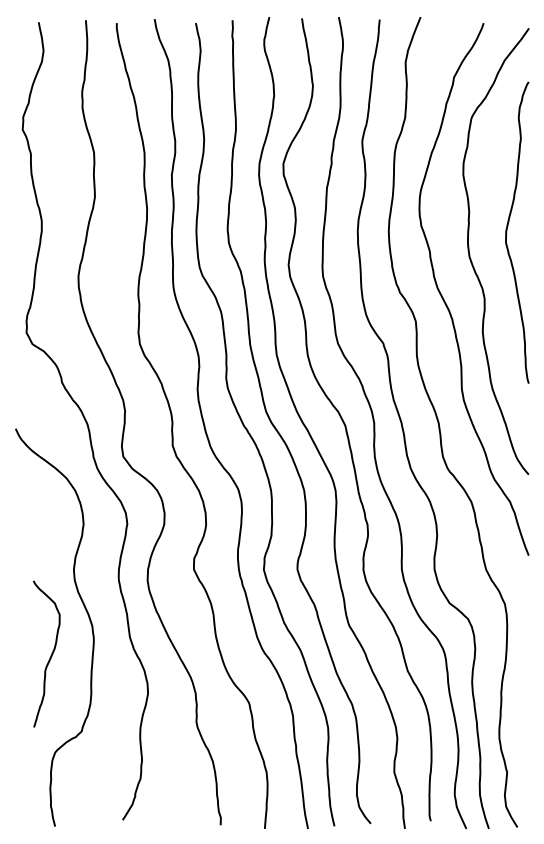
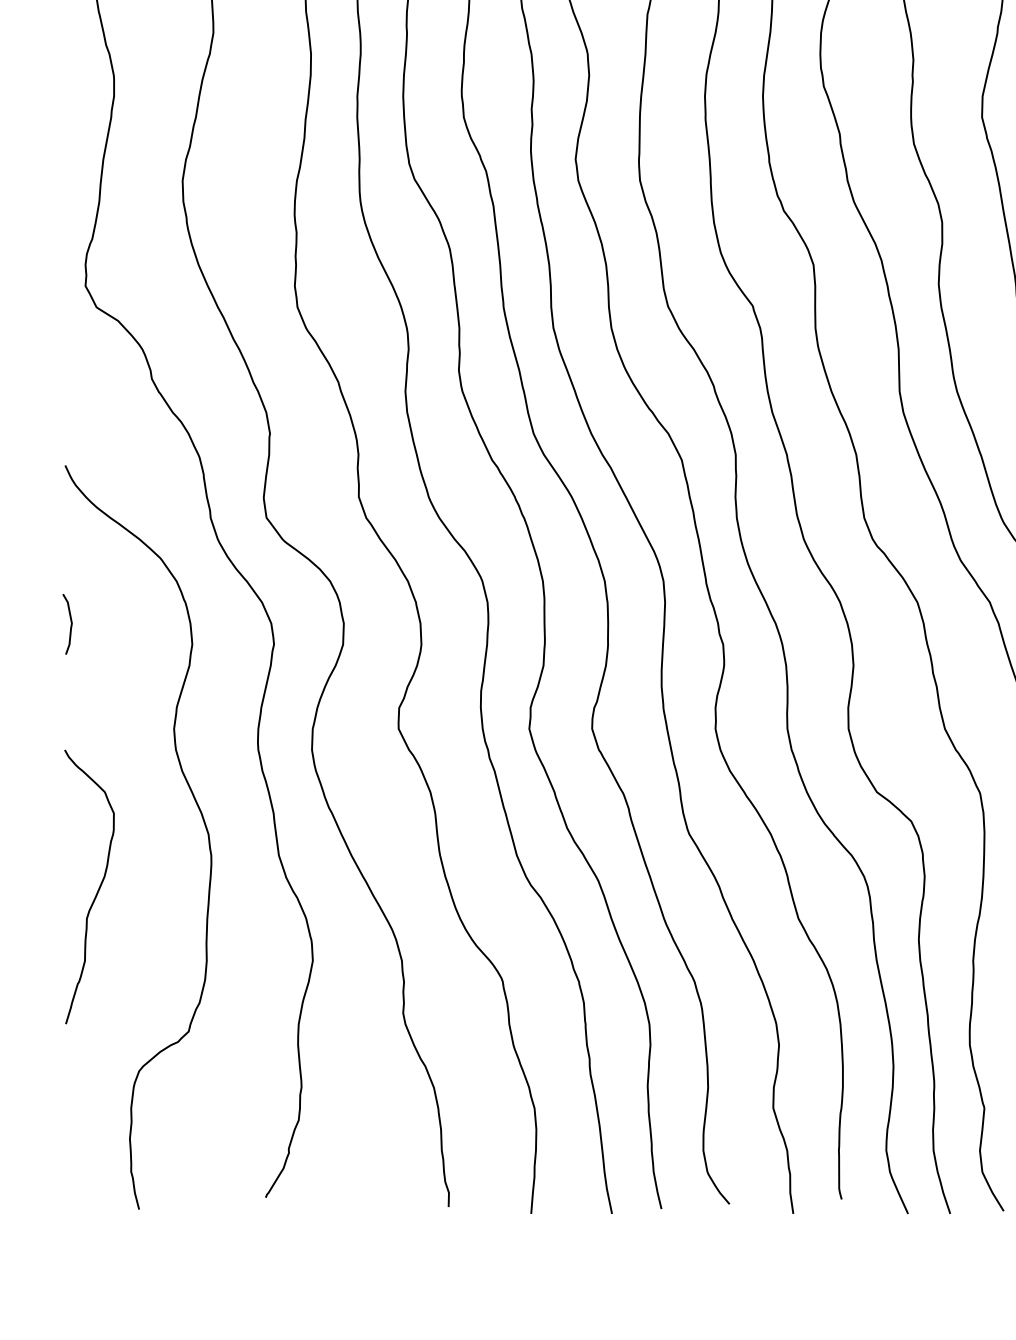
curve: (18, 513) -> (70, 624), added
curve: (50, 655) -> (96, 889), moved

